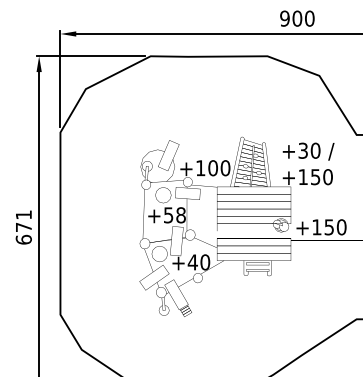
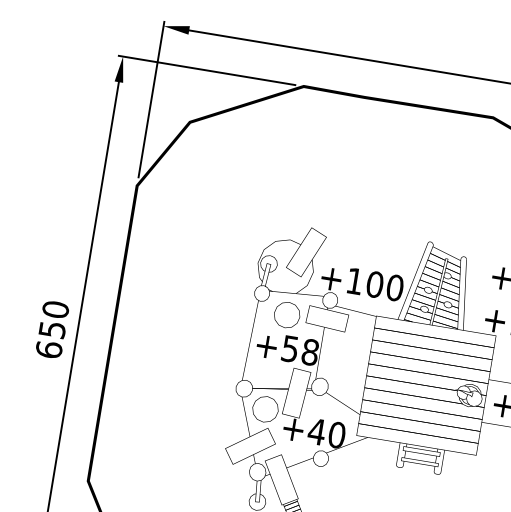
text: (23, 221) -> (53, 320), 671 -> 650

